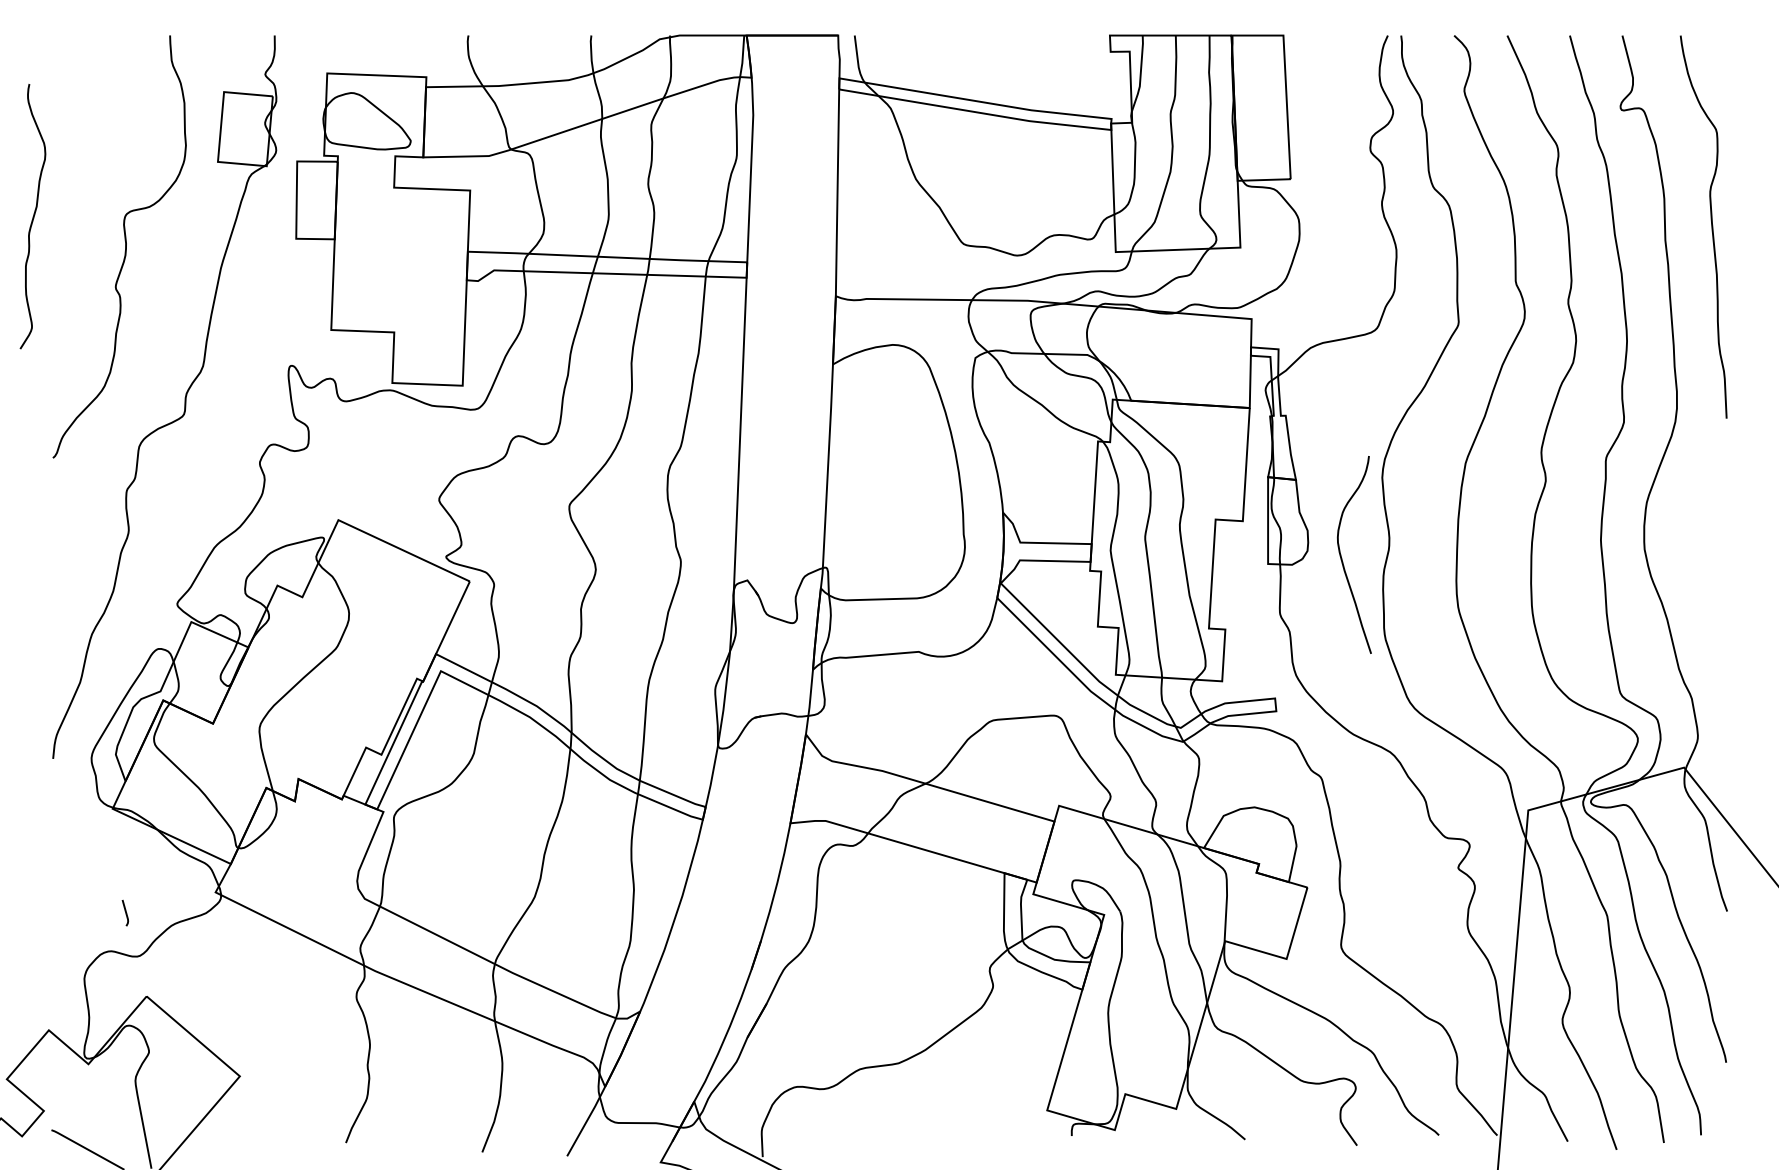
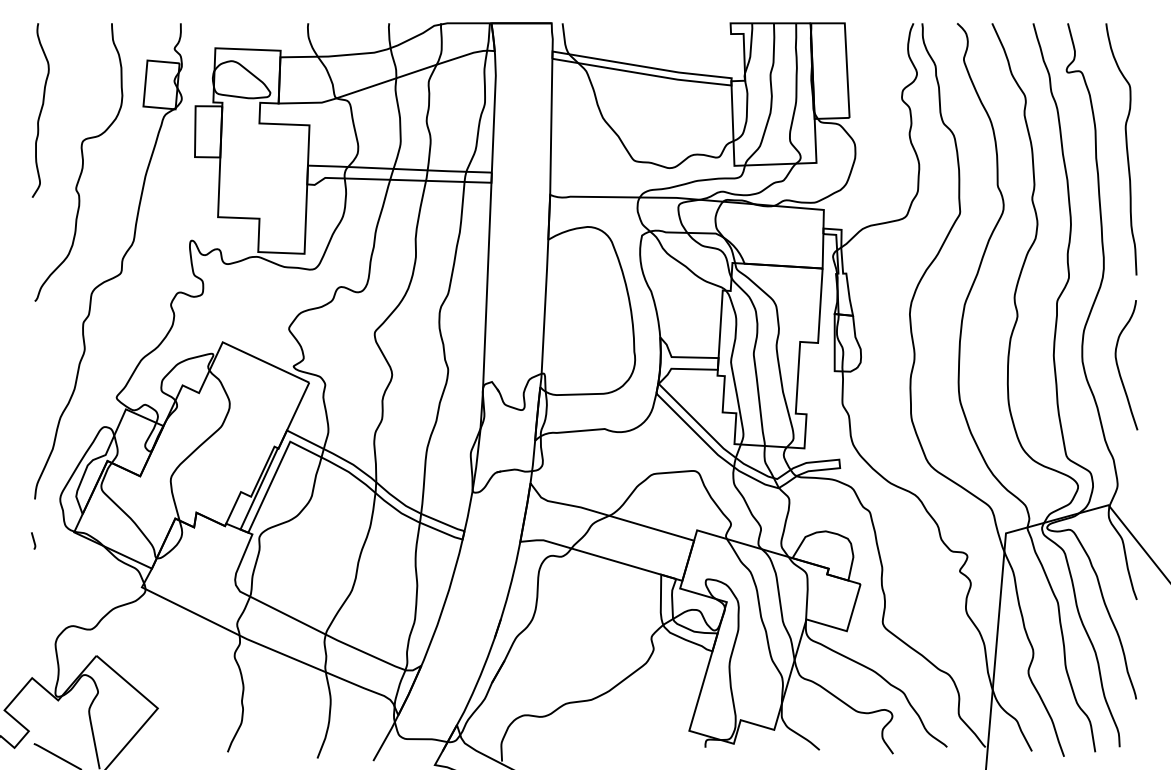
curve: (32, 216) -> (40, 110), moved
curve: (1343, 559) -> (1119, 368), moved
line: (125, 912) -> (33, 540), moved

